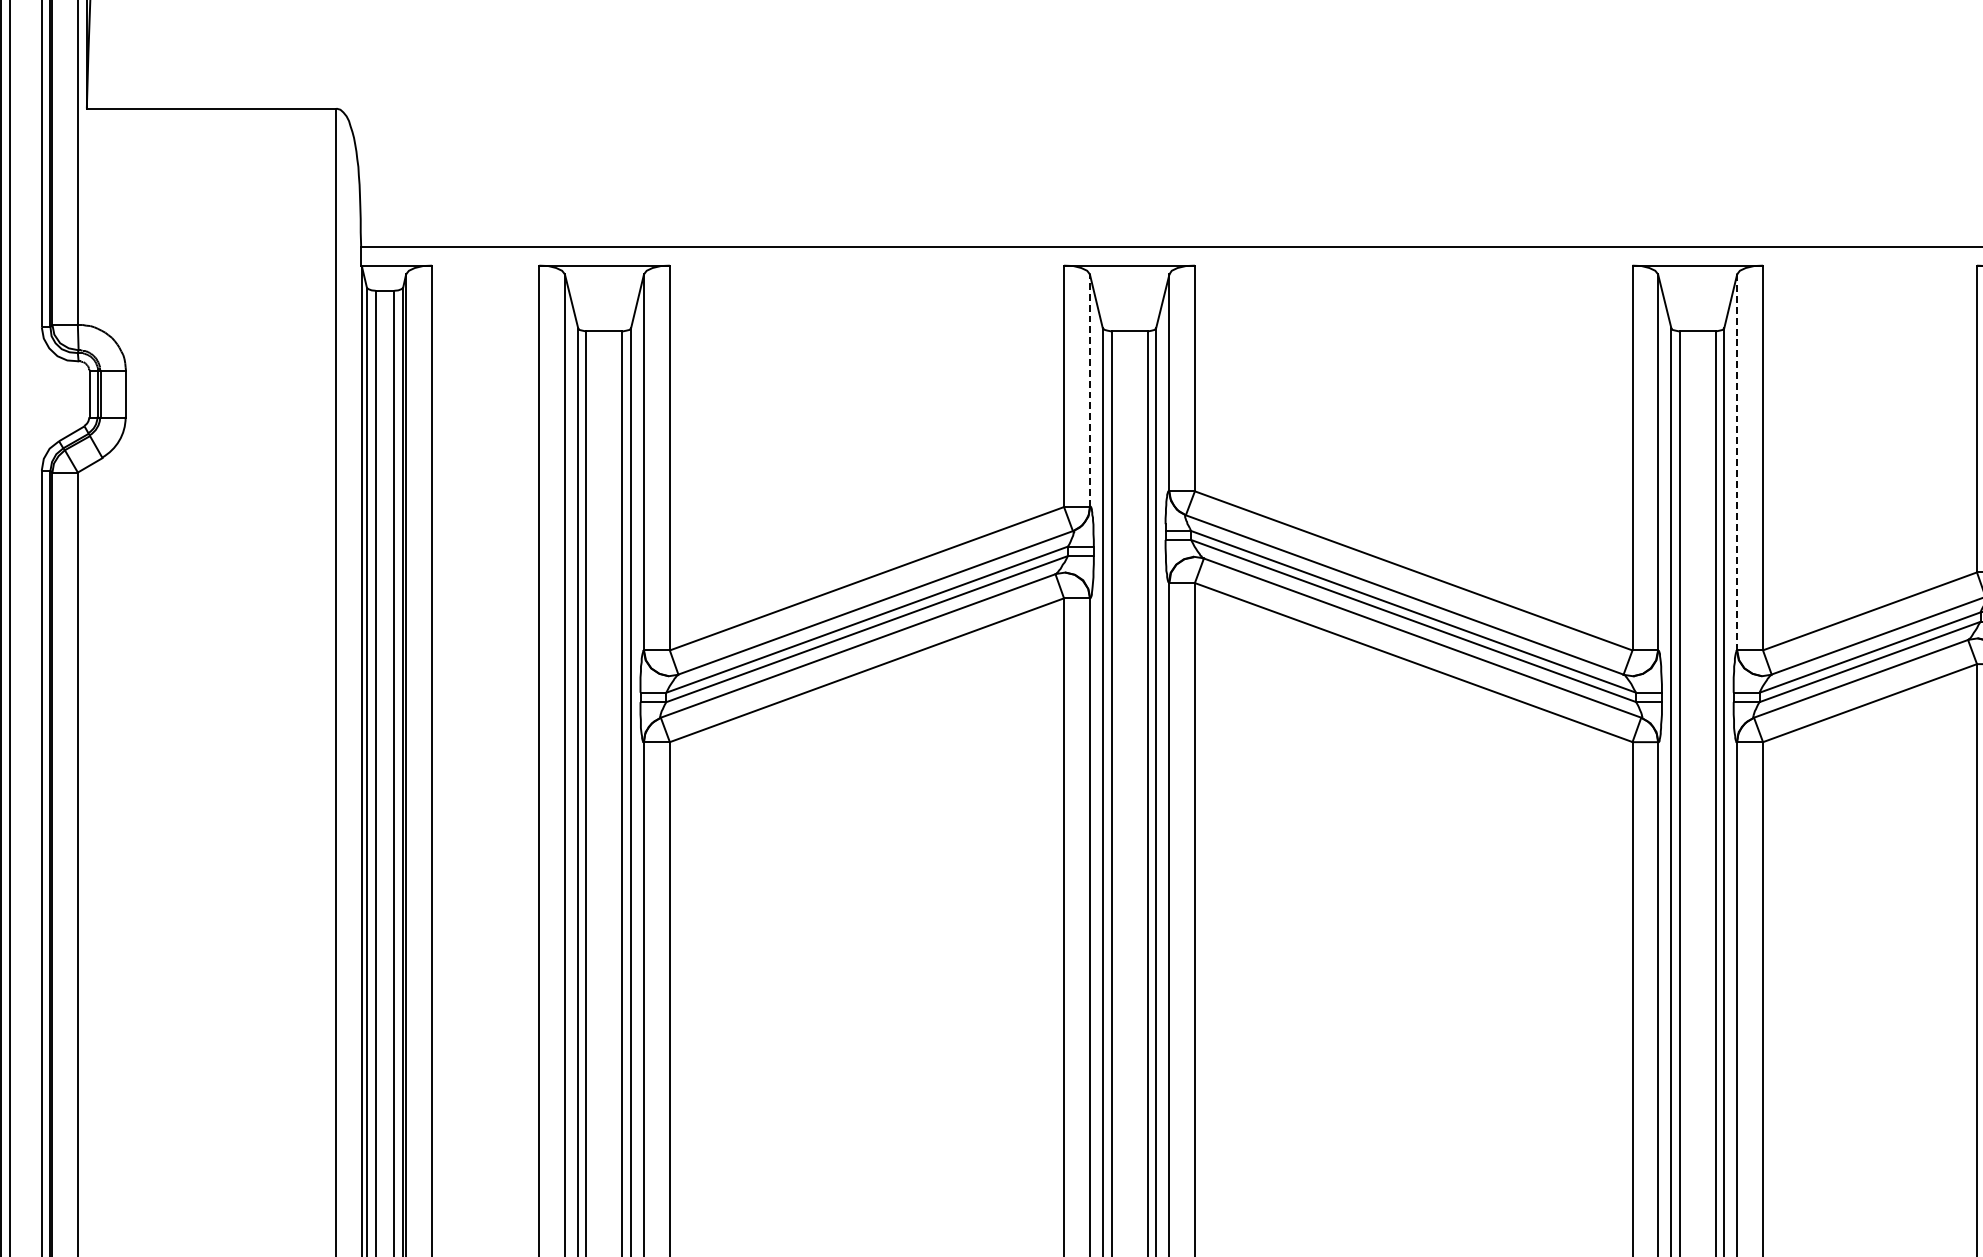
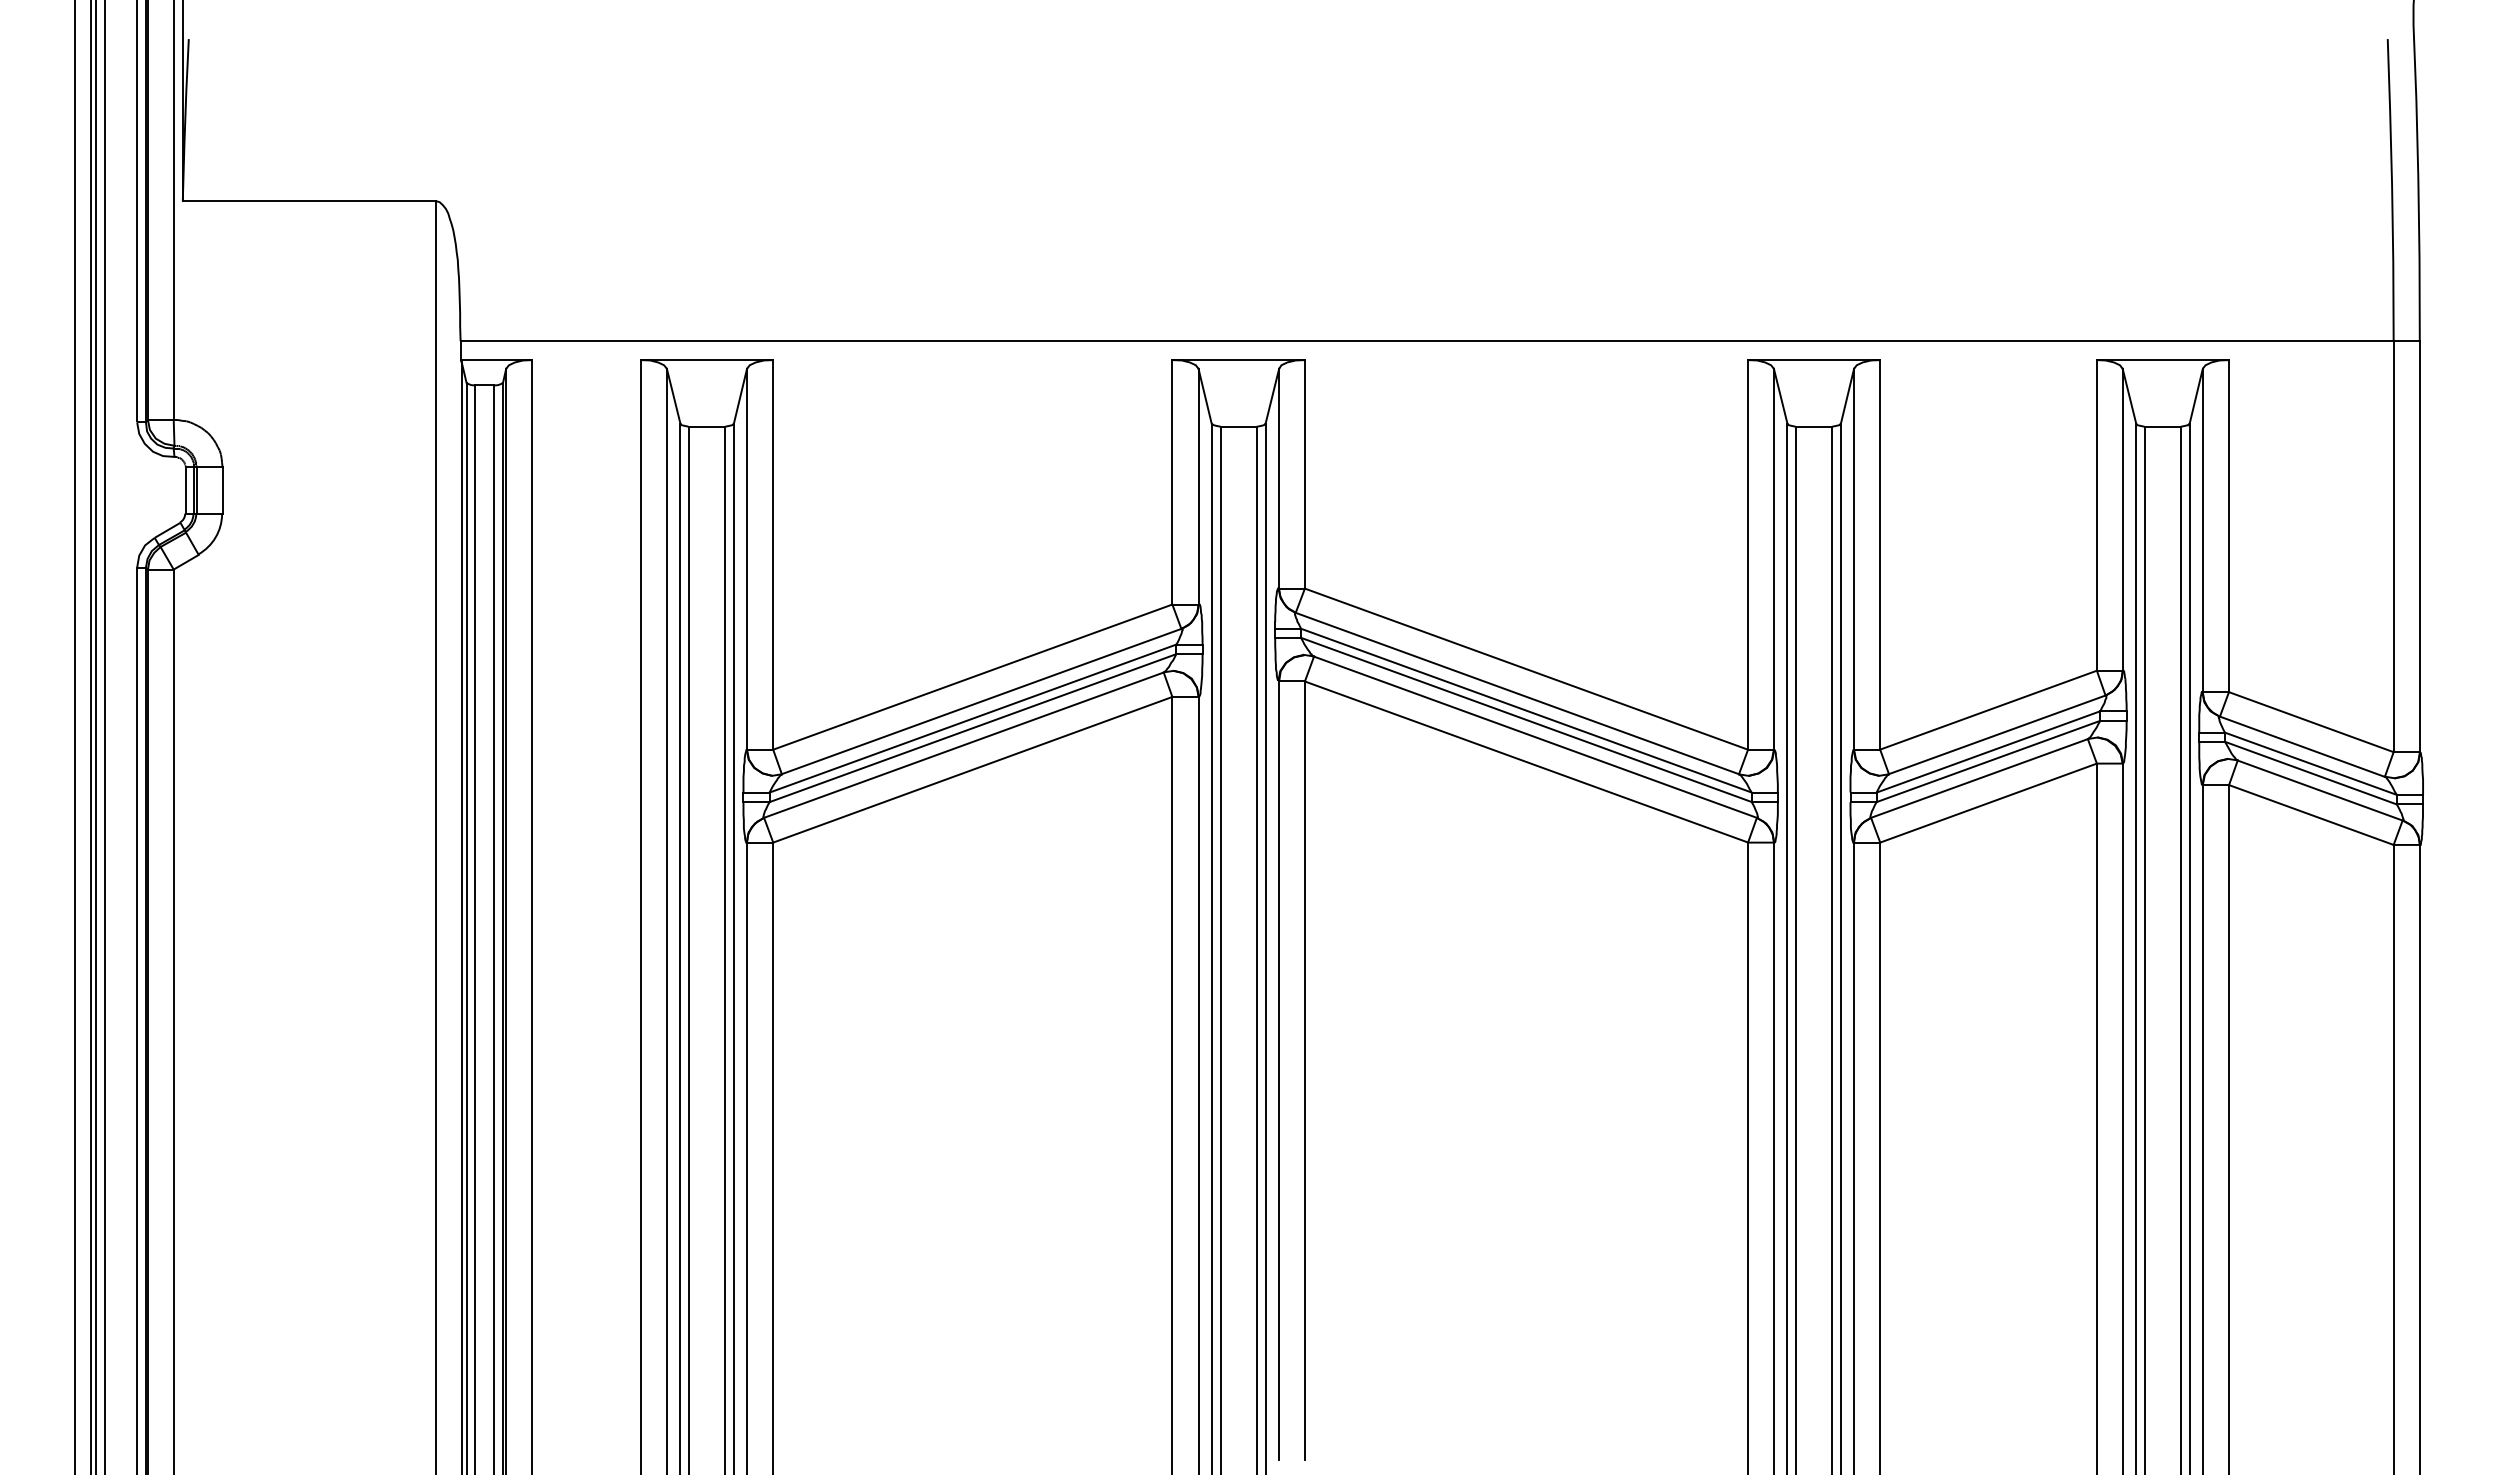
line: (1089, 390) -> (1198, 486), dashed -> solid
line: (1737, 462) -> (1854, 559), dashed -> solid

